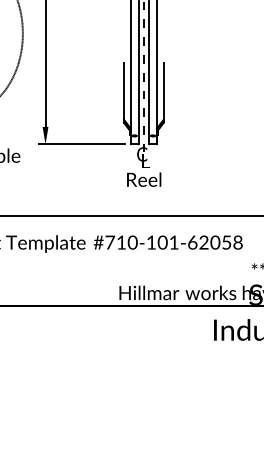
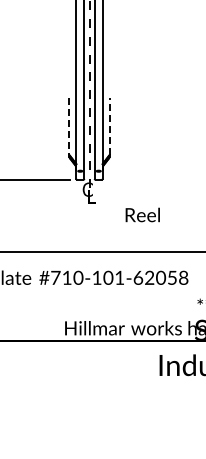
line: (164, 90) -> (110, 125), solid -> dashed
line: (123, 91) -> (69, 126), solid -> dashed
text: (144, 179) -> (143, 214), moved

